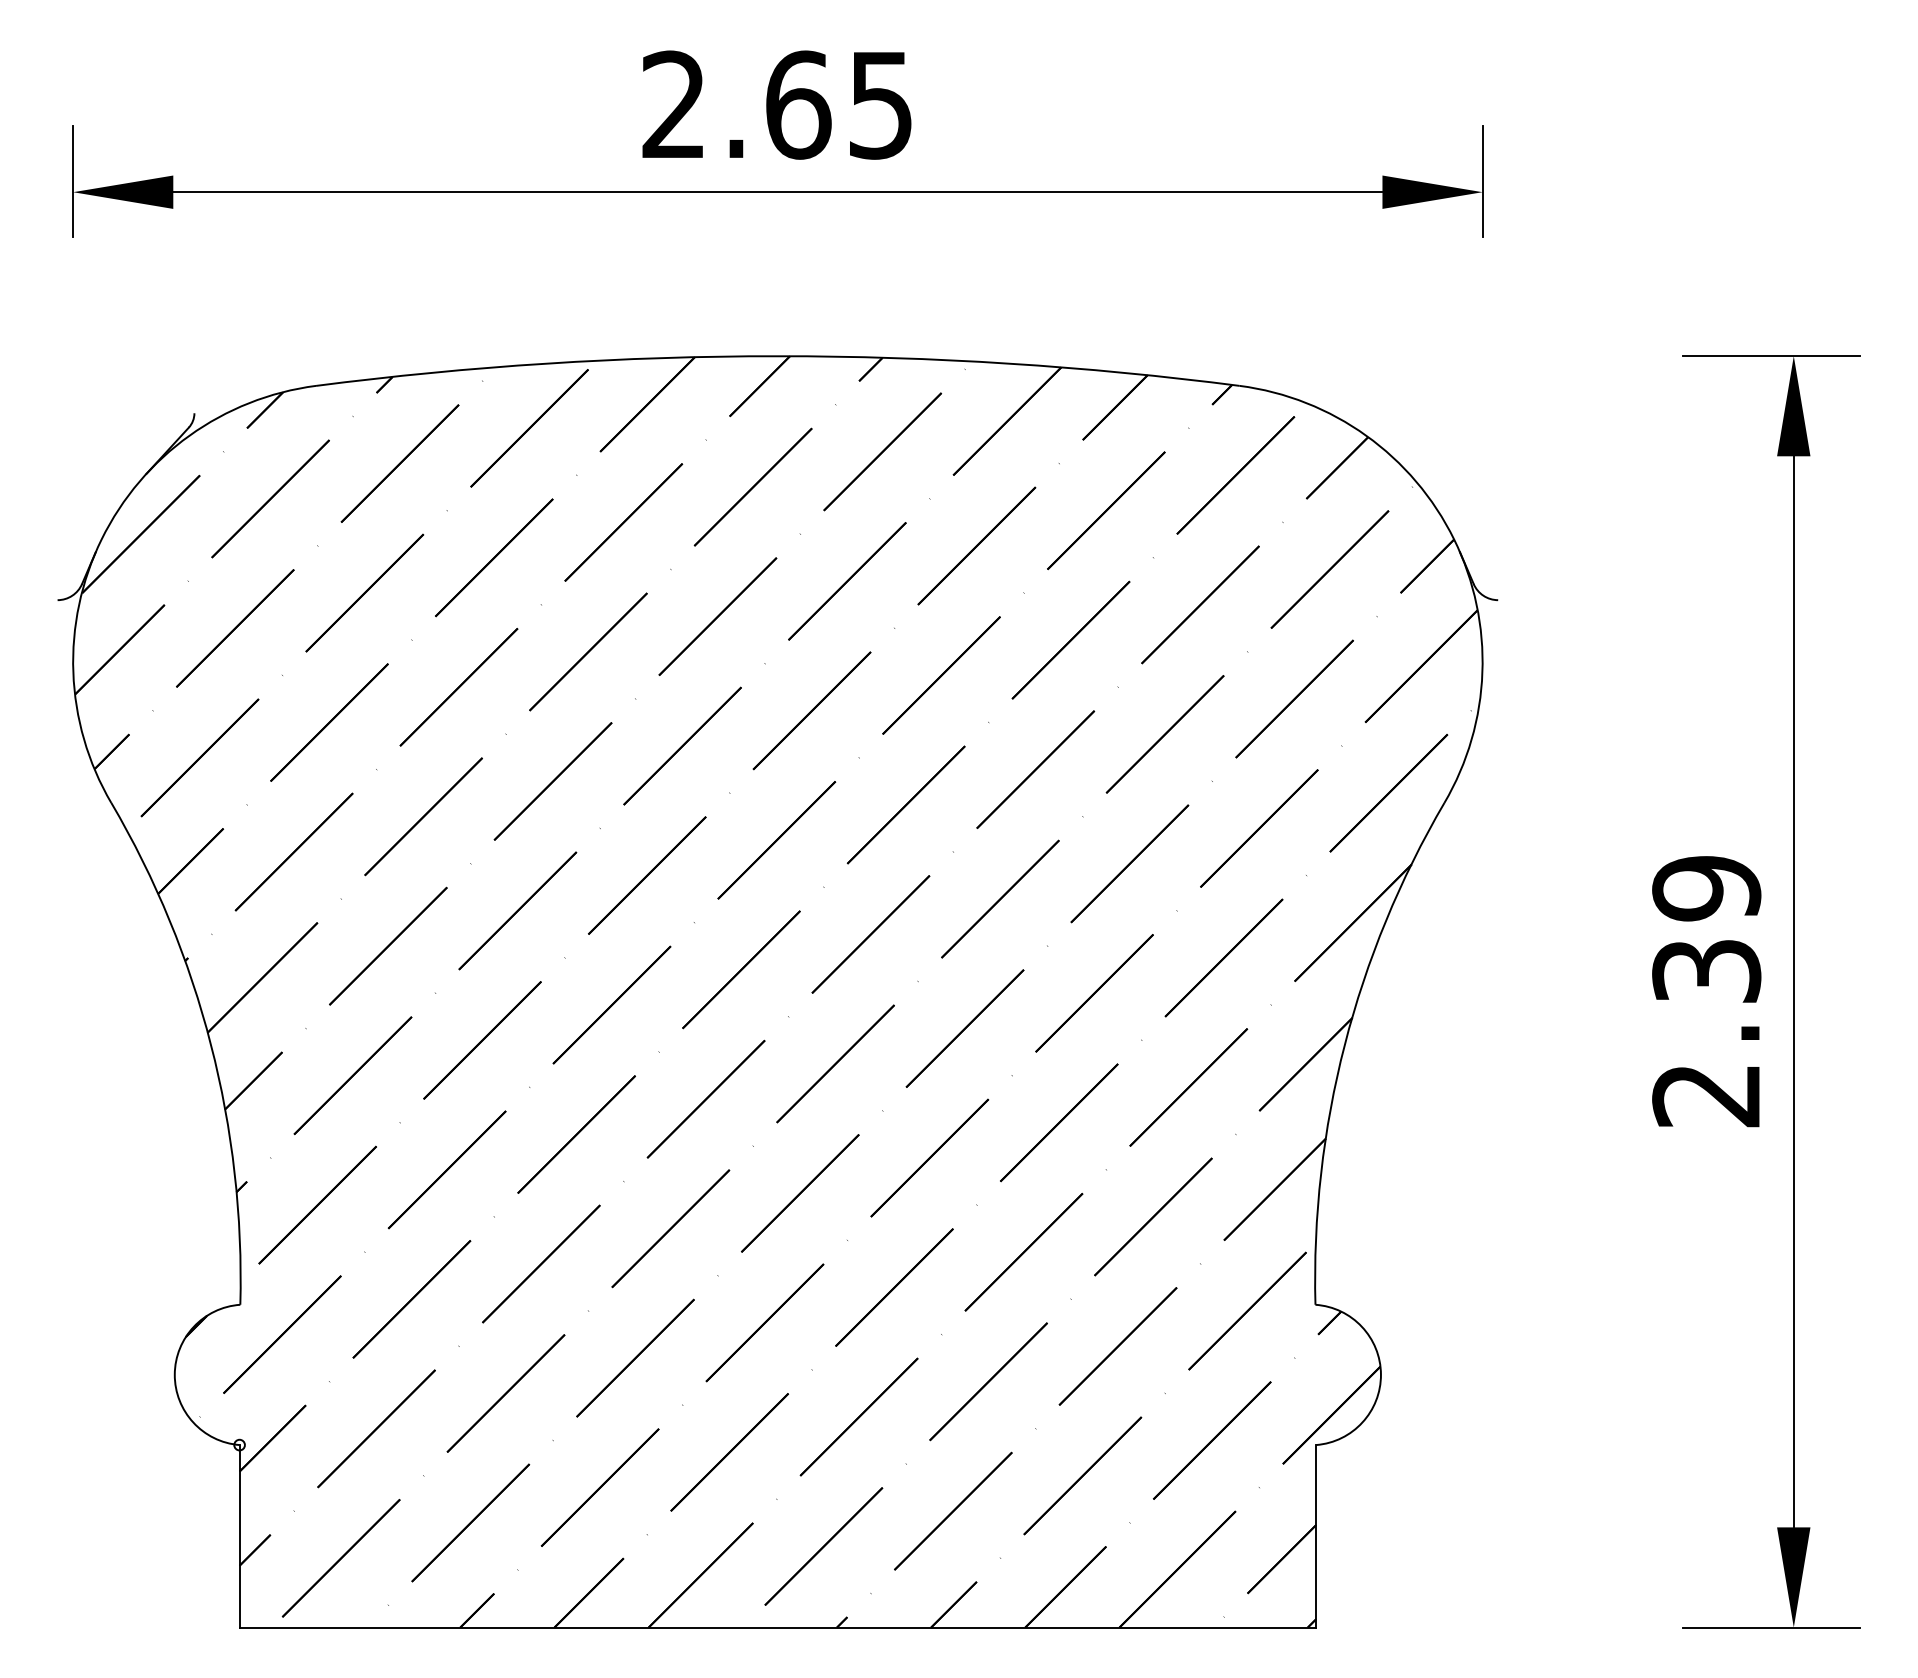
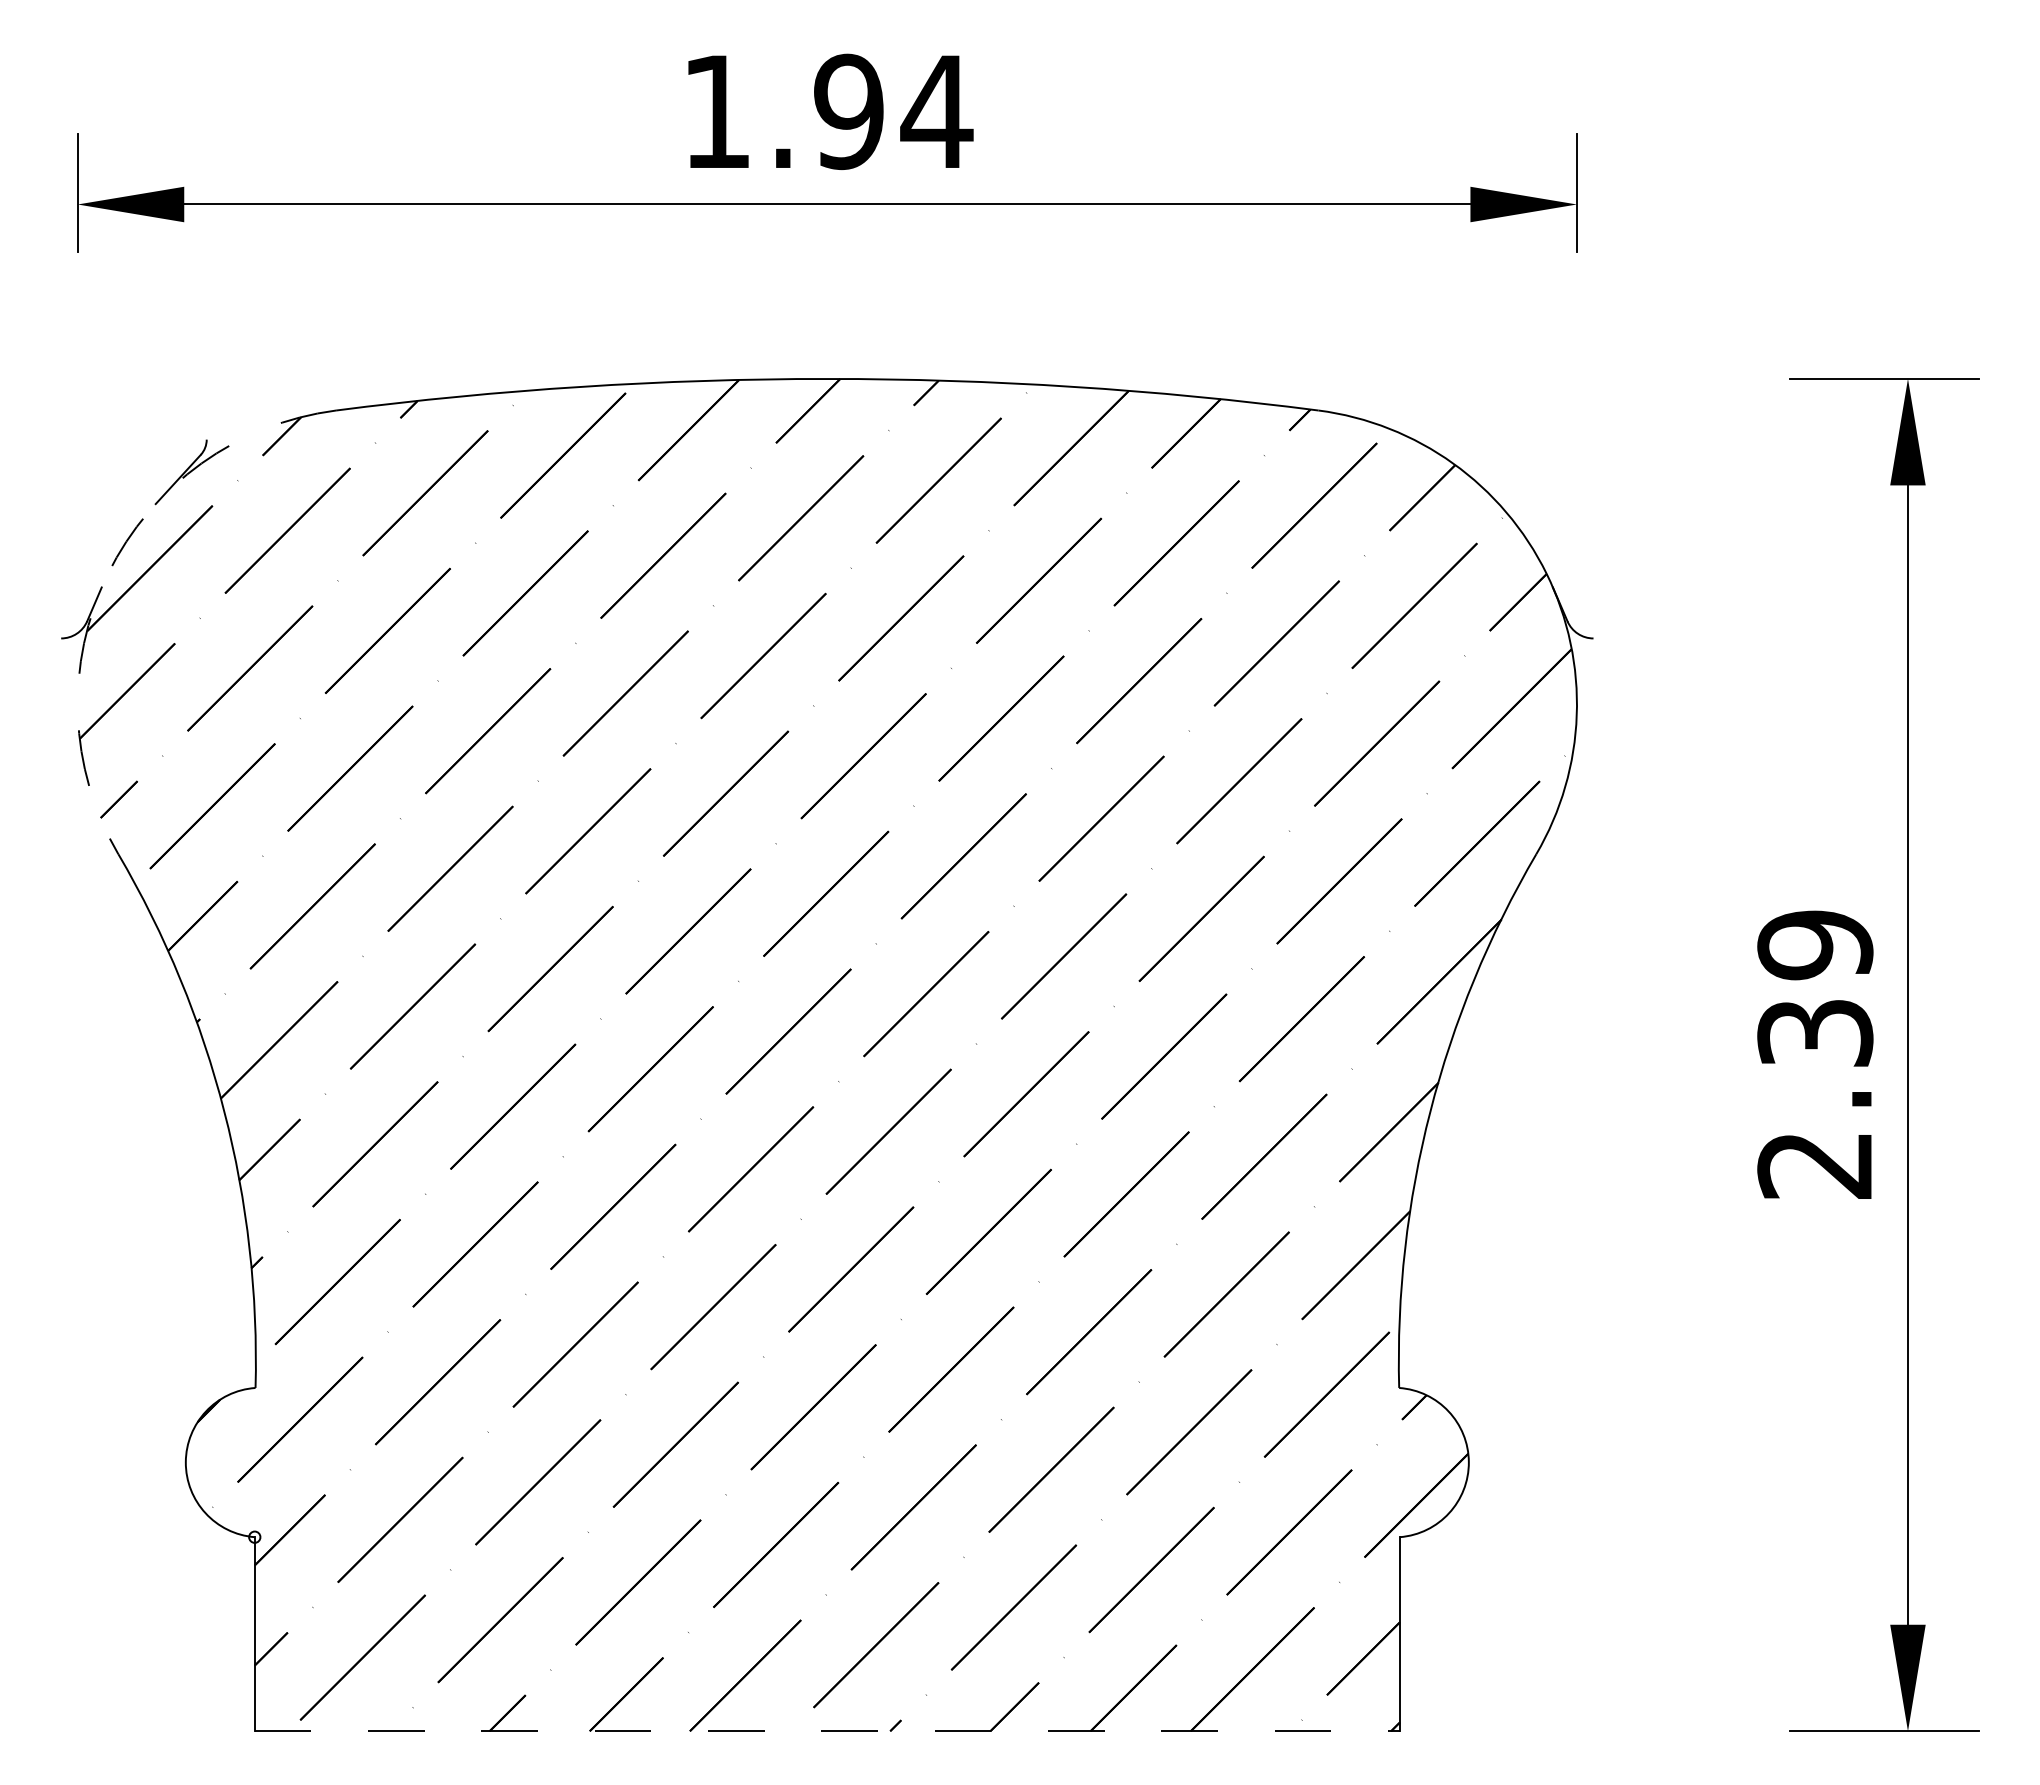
text: (778, 104) -> (828, 111), 2.65 -> 1.94
arc: (102, 539) -> (108, 573), solid -> dashed
line: (778, 1627) -> (827, 1731), solid -> dashed

